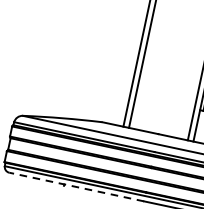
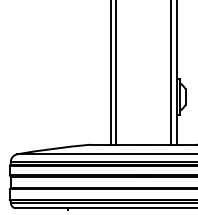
line: (76, 187) -> (79, 208), dashed -> solid

